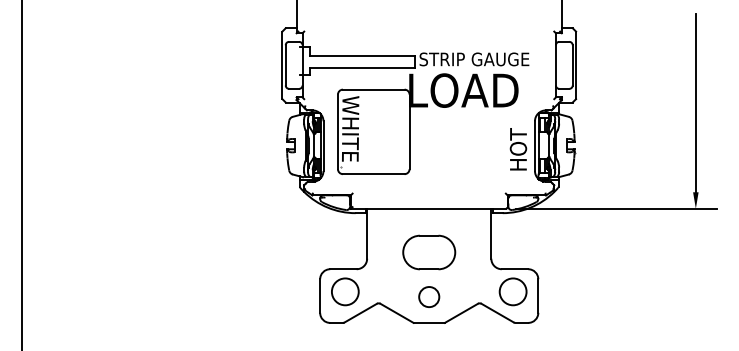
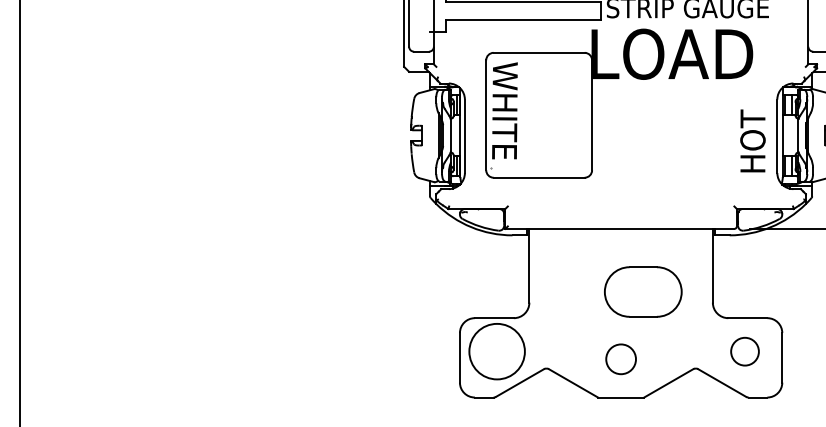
part: (429, 252) -> (643, 291), moved
circle: (344, 291) -> (495, 351), size x1.4
circle: (512, 291) -> (744, 351), size x0.7

